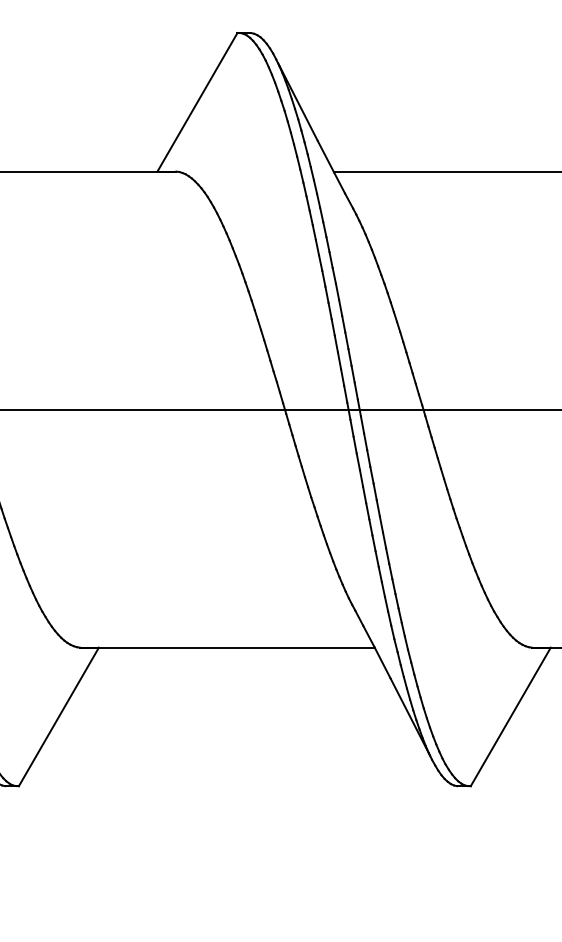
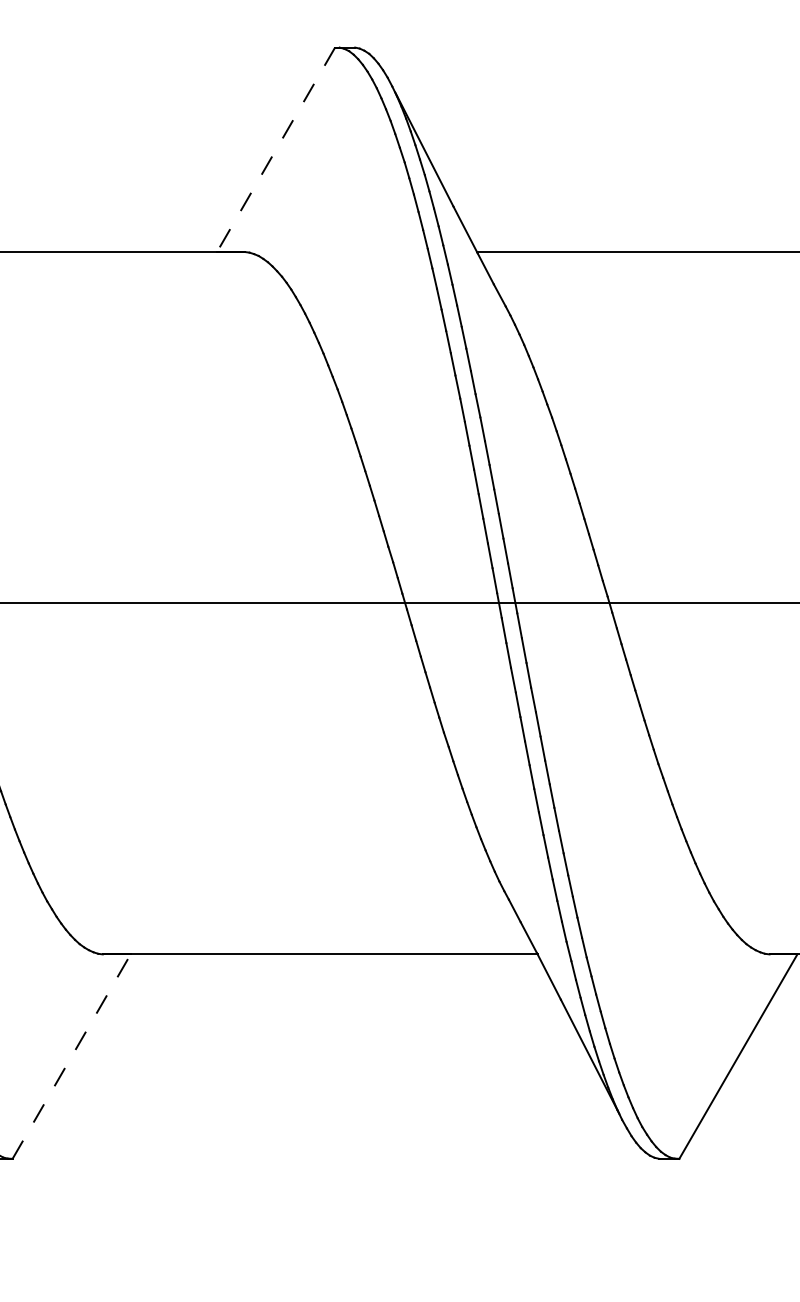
line: (197, 102) -> (276, 150), solid -> dashed
line: (58, 716) -> (71, 1056), solid -> dashed

